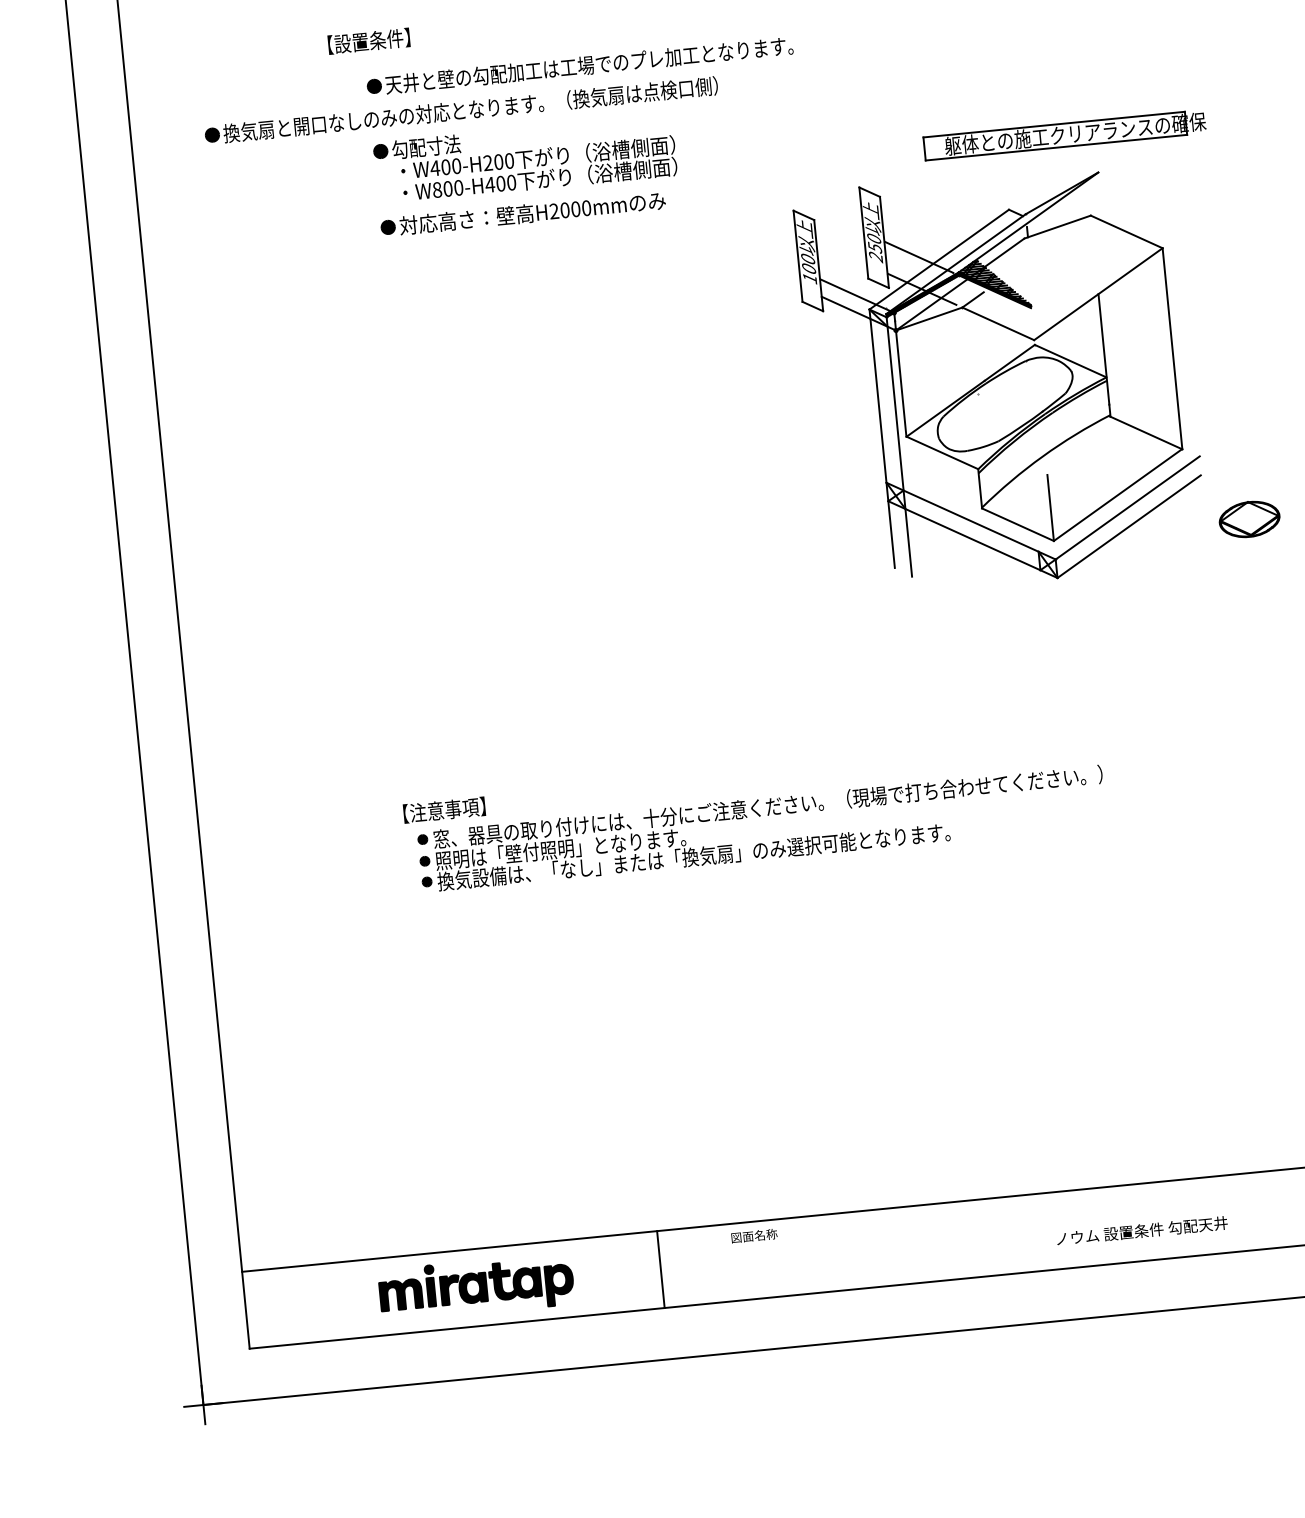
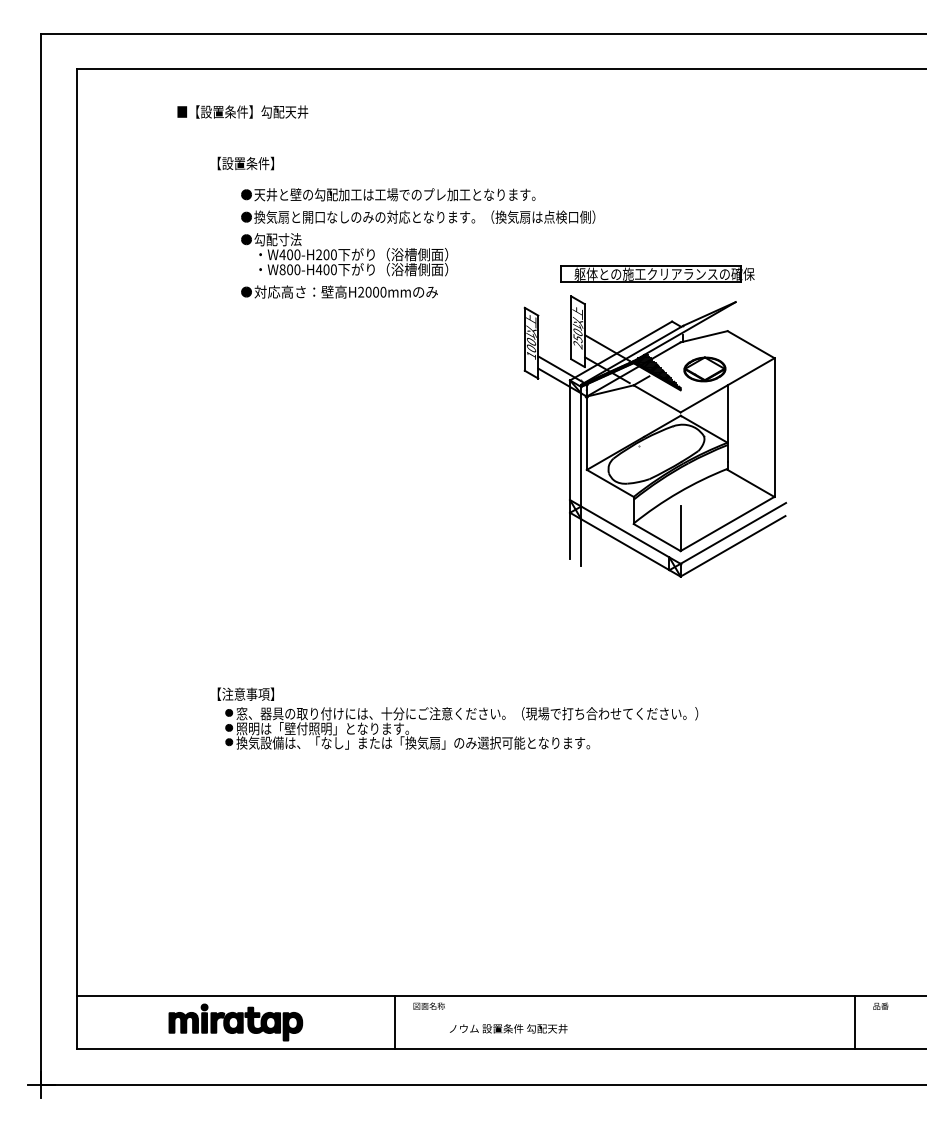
part: (461, 109) -> (418, 216), moved
part: (1064, 133) -> (657, 273), moved
part: (1249, 519) -> (704, 369), moved
text: (1141, 1230) -> (508, 1028), moved
line: (661, 1269) -> (395, 1022), moved

